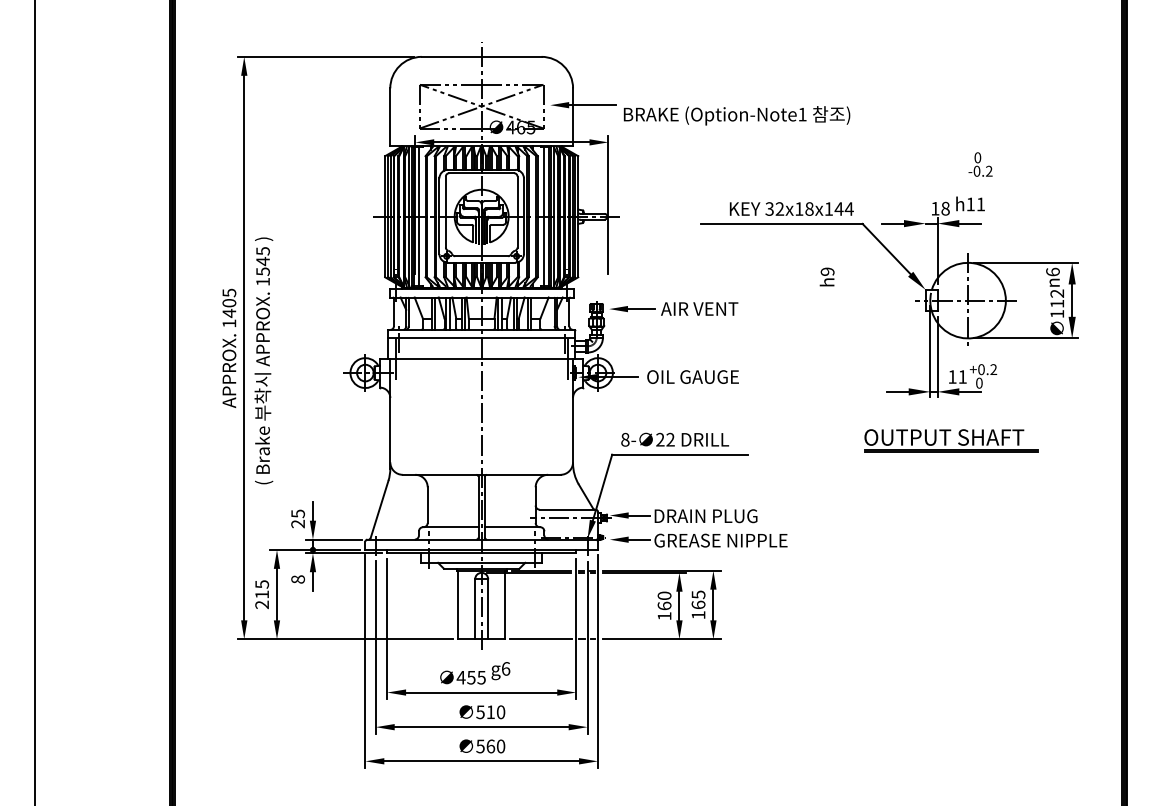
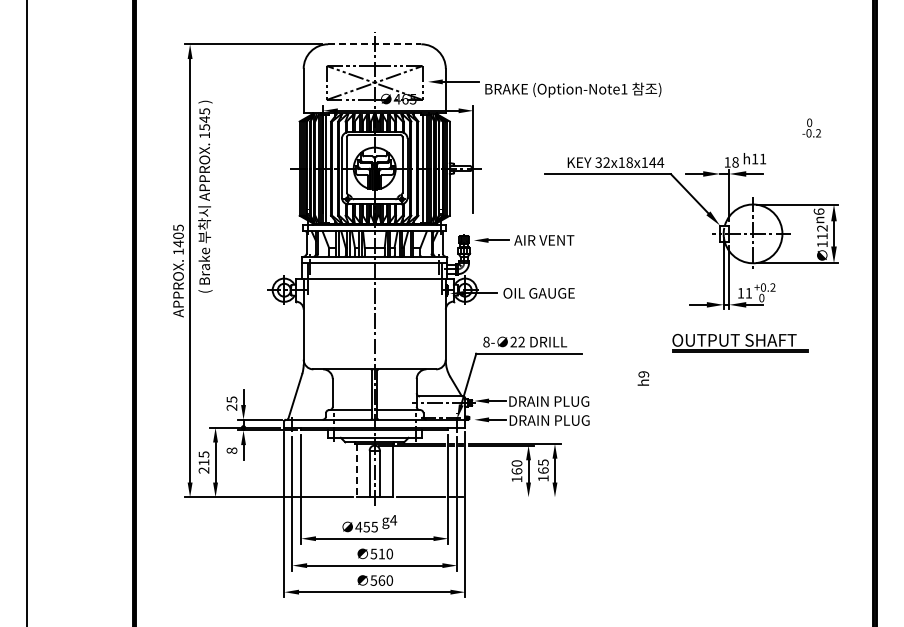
line: (481, 57) -> (374, 44), solid -> dashed
text: (980, 163) -> (811, 127), moved
text: (827, 276) -> (643, 378), moved
text: (264, 360) -> (205, 196), moved
text: (720, 540) -> (560, 420), GREASE NIPPLE -> DRAIN PLUG
line: (458, 604) -> (356, 470), solid -> dashed
line: (661, 639) -> (514, 497), removed
text: (505, 667) -> (393, 519), g6 -> g4

